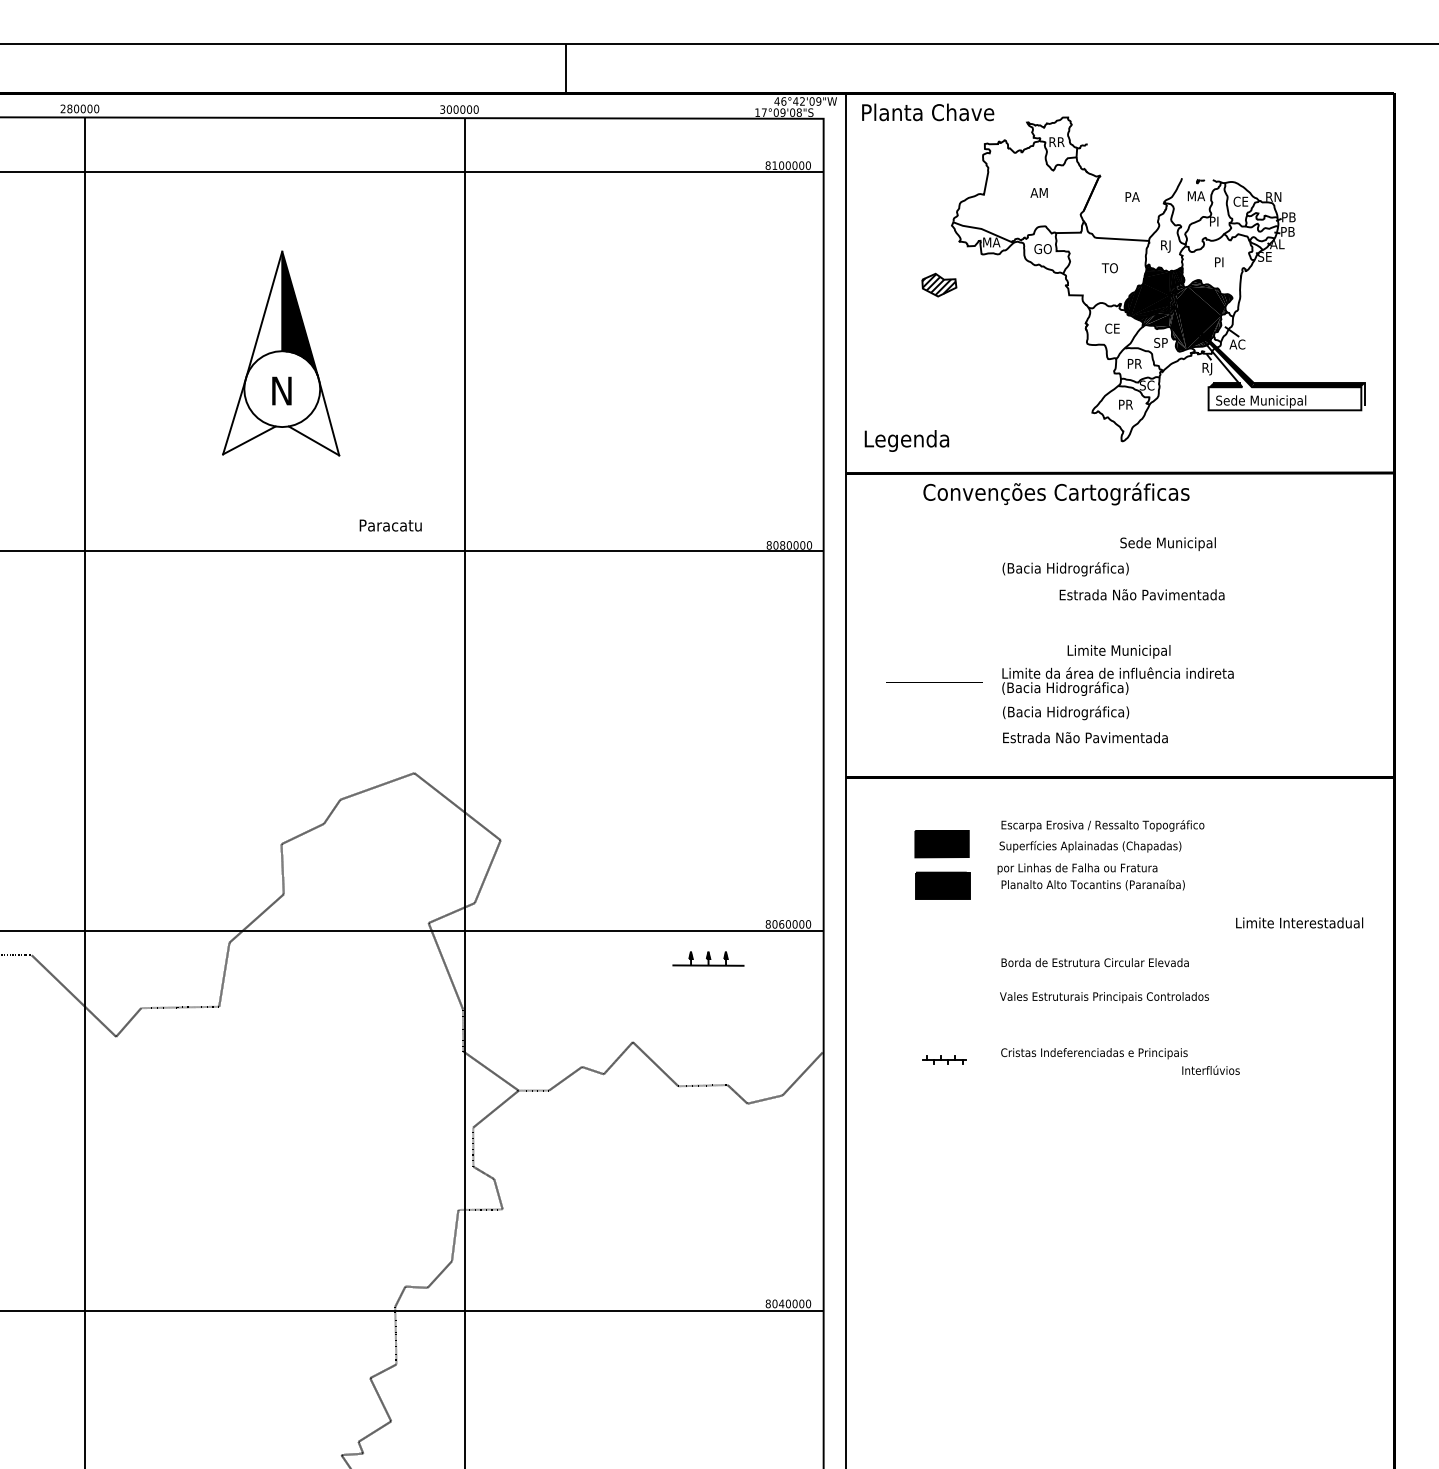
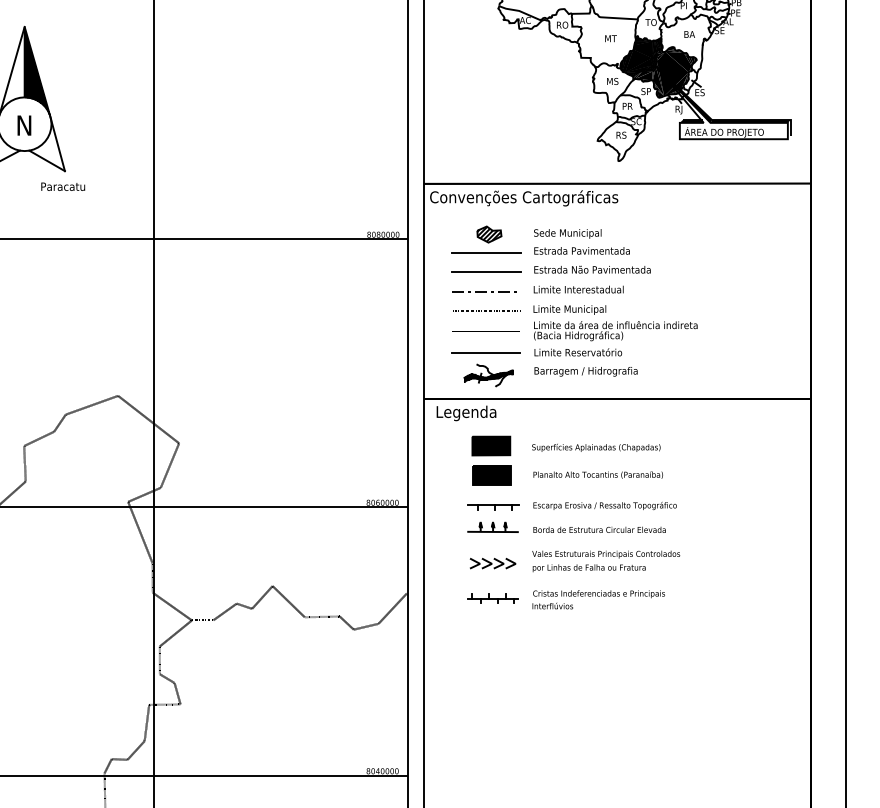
text: (1293, 231) -> (739, 12), PB -> PE
text: (991, 242) -> (526, 20), MA -> AC
text: (1167, 246) -> (650, 23), RJ -> TO
text: (1042, 249) -> (562, 25), GO -> RO
text: (1222, 262) -> (689, 34), PI -> BA
text: (1110, 268) -> (610, 38), TO -> MT
part: (939, 284) -> (489, 234), moved
text: (1113, 328) -> (612, 81), CE -> MS
text: (1237, 344) -> (700, 92), AC -> ES
text: (1271, 400) -> (724, 132), Sede Municipal -> ÁREA DO PROJETO
text: (1126, 404) -> (621, 135), PR -> RS
text: (906, 440) -> (466, 413), moved
text: (1056, 493) -> (524, 198), moved
text: (390, 525) -> (63, 186), moved
text: (1167, 543) -> (567, 233), moved
text: (1069, 569) -> (581, 251), (Bacia Hidrográfica) -> Estrada Pavimentada
line: (934, 571) -> (485, 253), added
text: (1141, 594) -> (592, 269), moved
line: (934, 597) -> (485, 271), added
line: (932, 625) -> (484, 291), added
text: (1118, 651) -> (569, 309), moved
line: (935, 653) -> (486, 311), added
text: (1066, 712) -> (579, 352), (Bacia Hidrográfica) -> Limite Reservatório
line: (934, 713) -> (485, 353), added
text: (1087, 738) -> (594, 371), Estrada Não Pavimentada -> Barragem / Hidrografia
part: (937, 744) -> (488, 375), added
text: (1102, 825) -> (604, 505), moved
text: (1077, 868) -> (589, 567), moved
text: (1299, 922) -> (578, 289), moved
part: (944, 930) -> (493, 507), added
part: (708, 958) -> (493, 526), moved
part: (944, 1009) -> (493, 563), added
part: (944, 1059) -> (493, 598), size x1.67
text: (1210, 1069) -> (552, 605), moved

